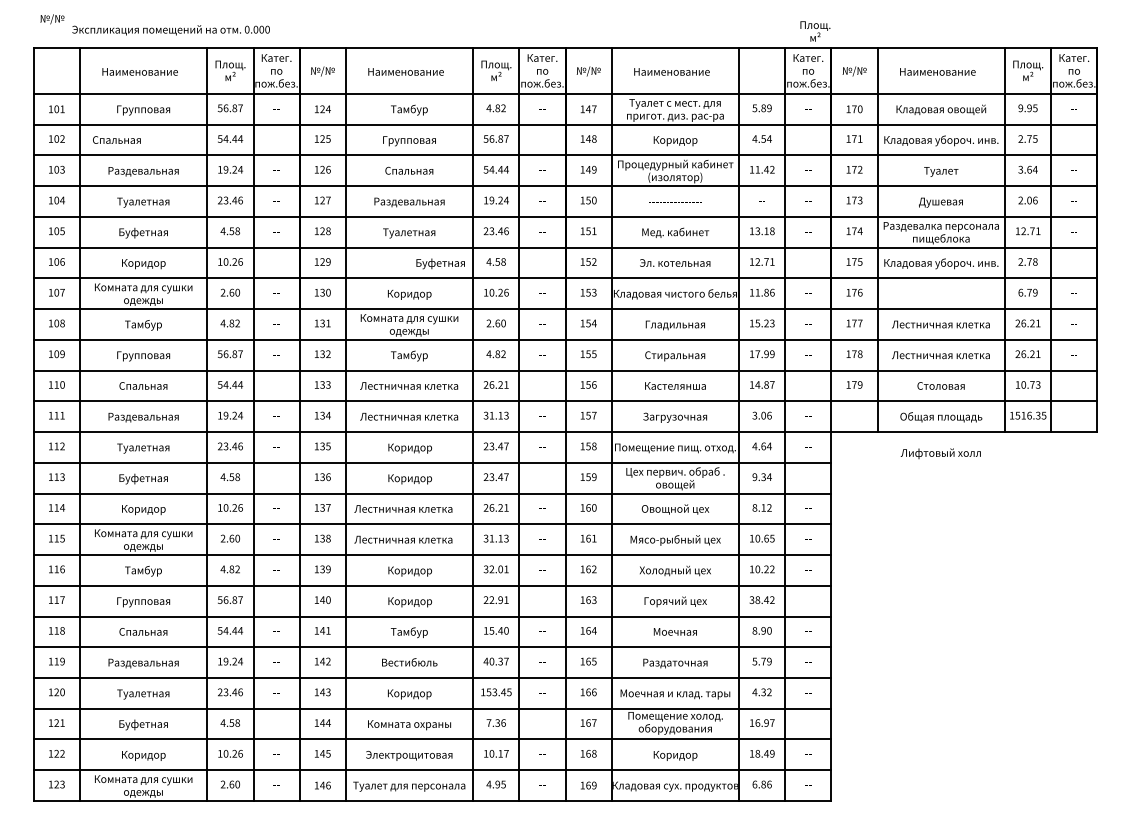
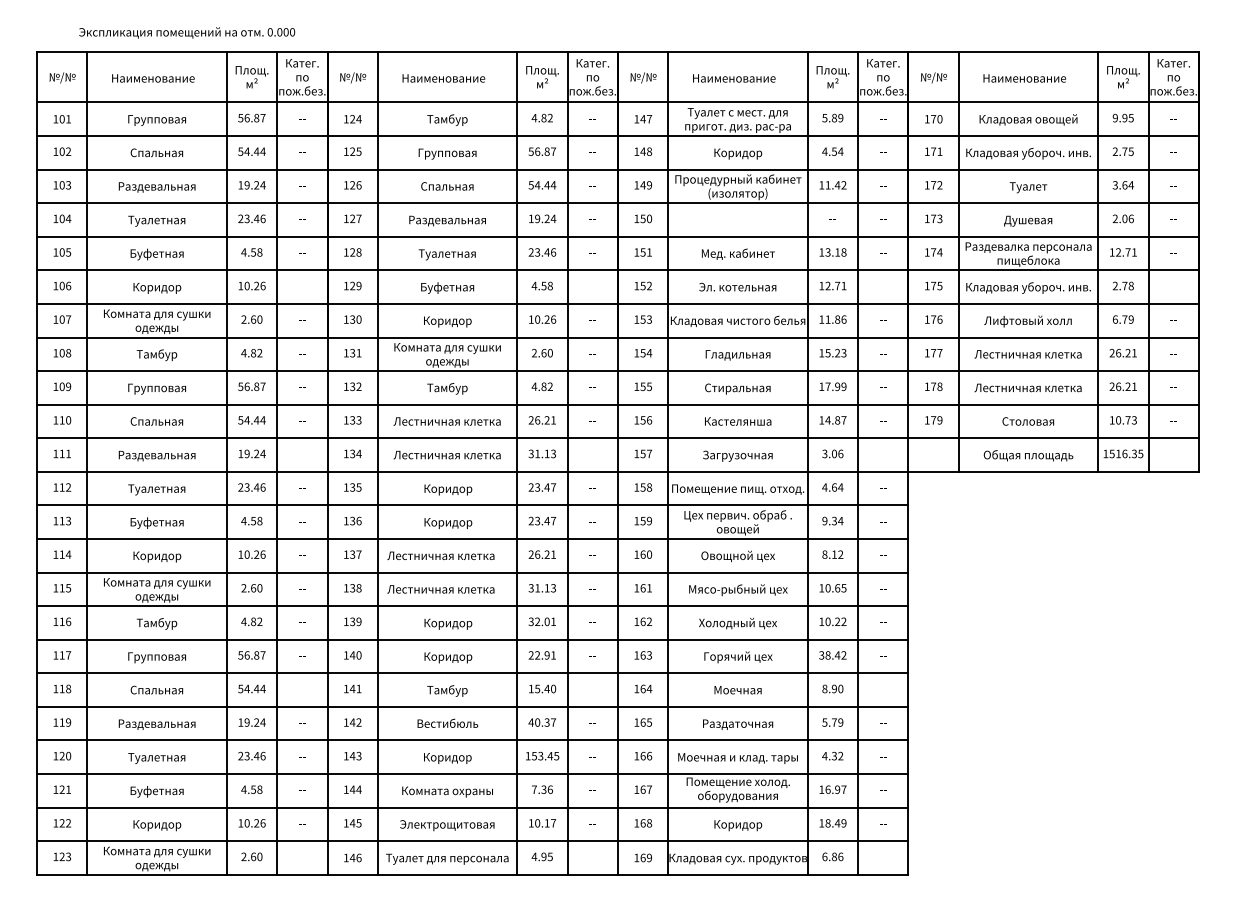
text: (52, 18) -> (62, 77), moved
text: (814, 31) -> (832, 77), moved
text: (116, 139) -> (156, 152), moved
text: (440, 263) -> (447, 287), moved
text: (940, 453) -> (1027, 321), moved

